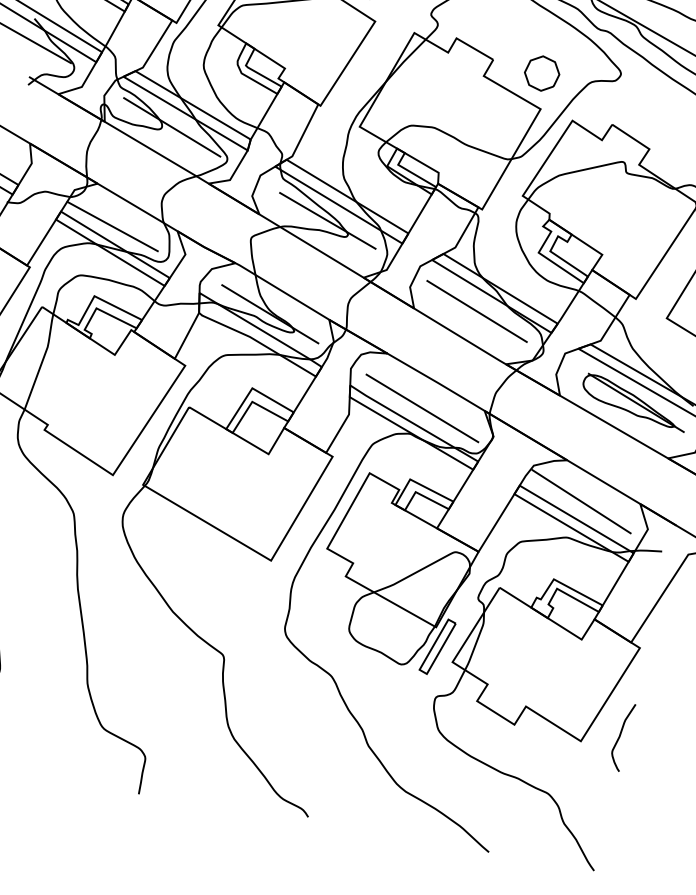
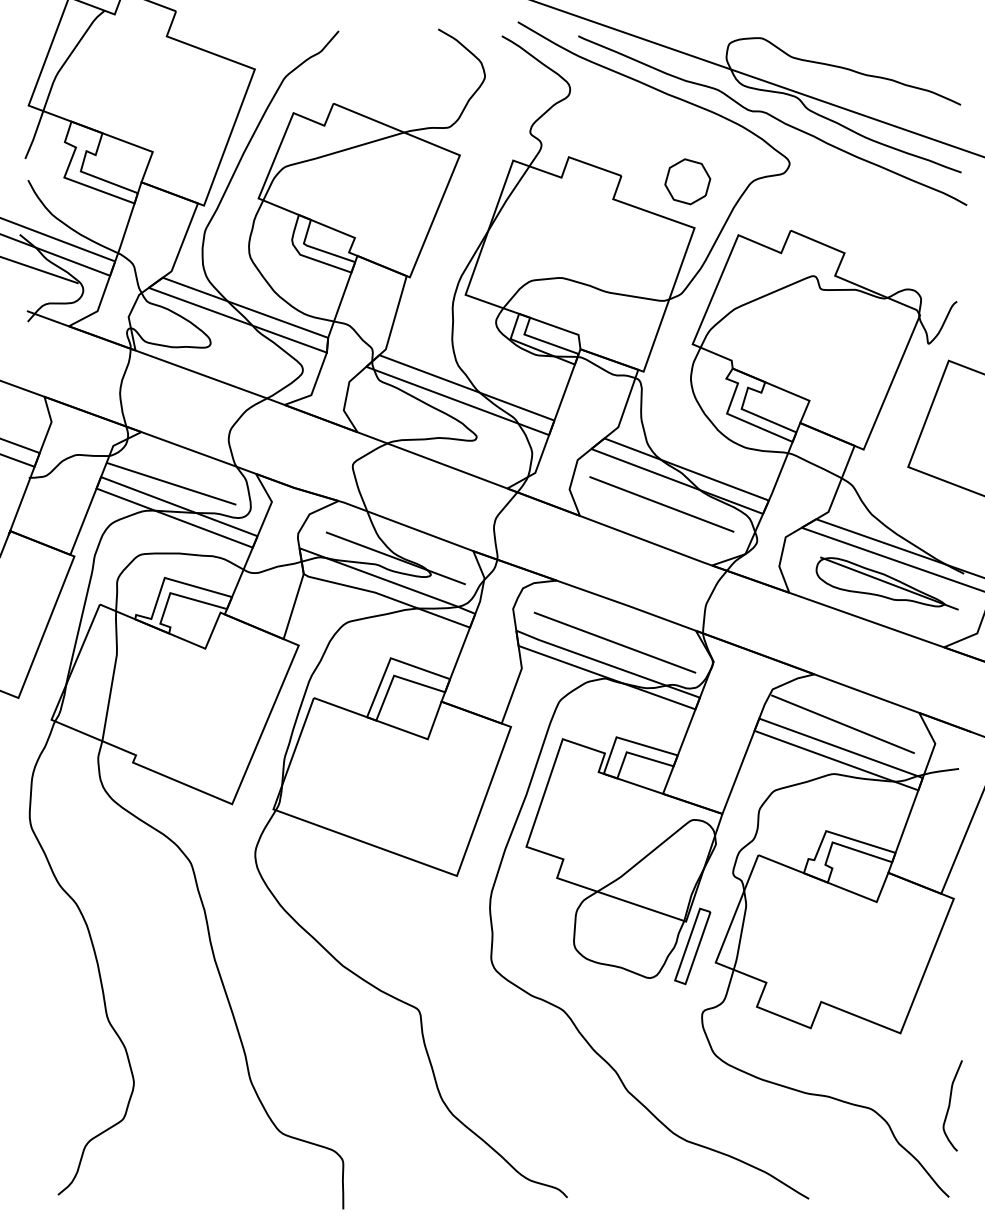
line: (171, 127) -> (223, 341), removed
line: (328, 220) -> (447, 423), removed
curve: (620, 736) -> (950, 1105), moved

